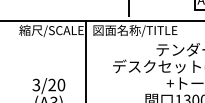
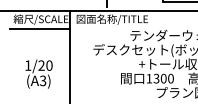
line: (49, 42) -> (39, 29), added
text: (36, 84) -> (28, 65), 3/20 -> 1/20

